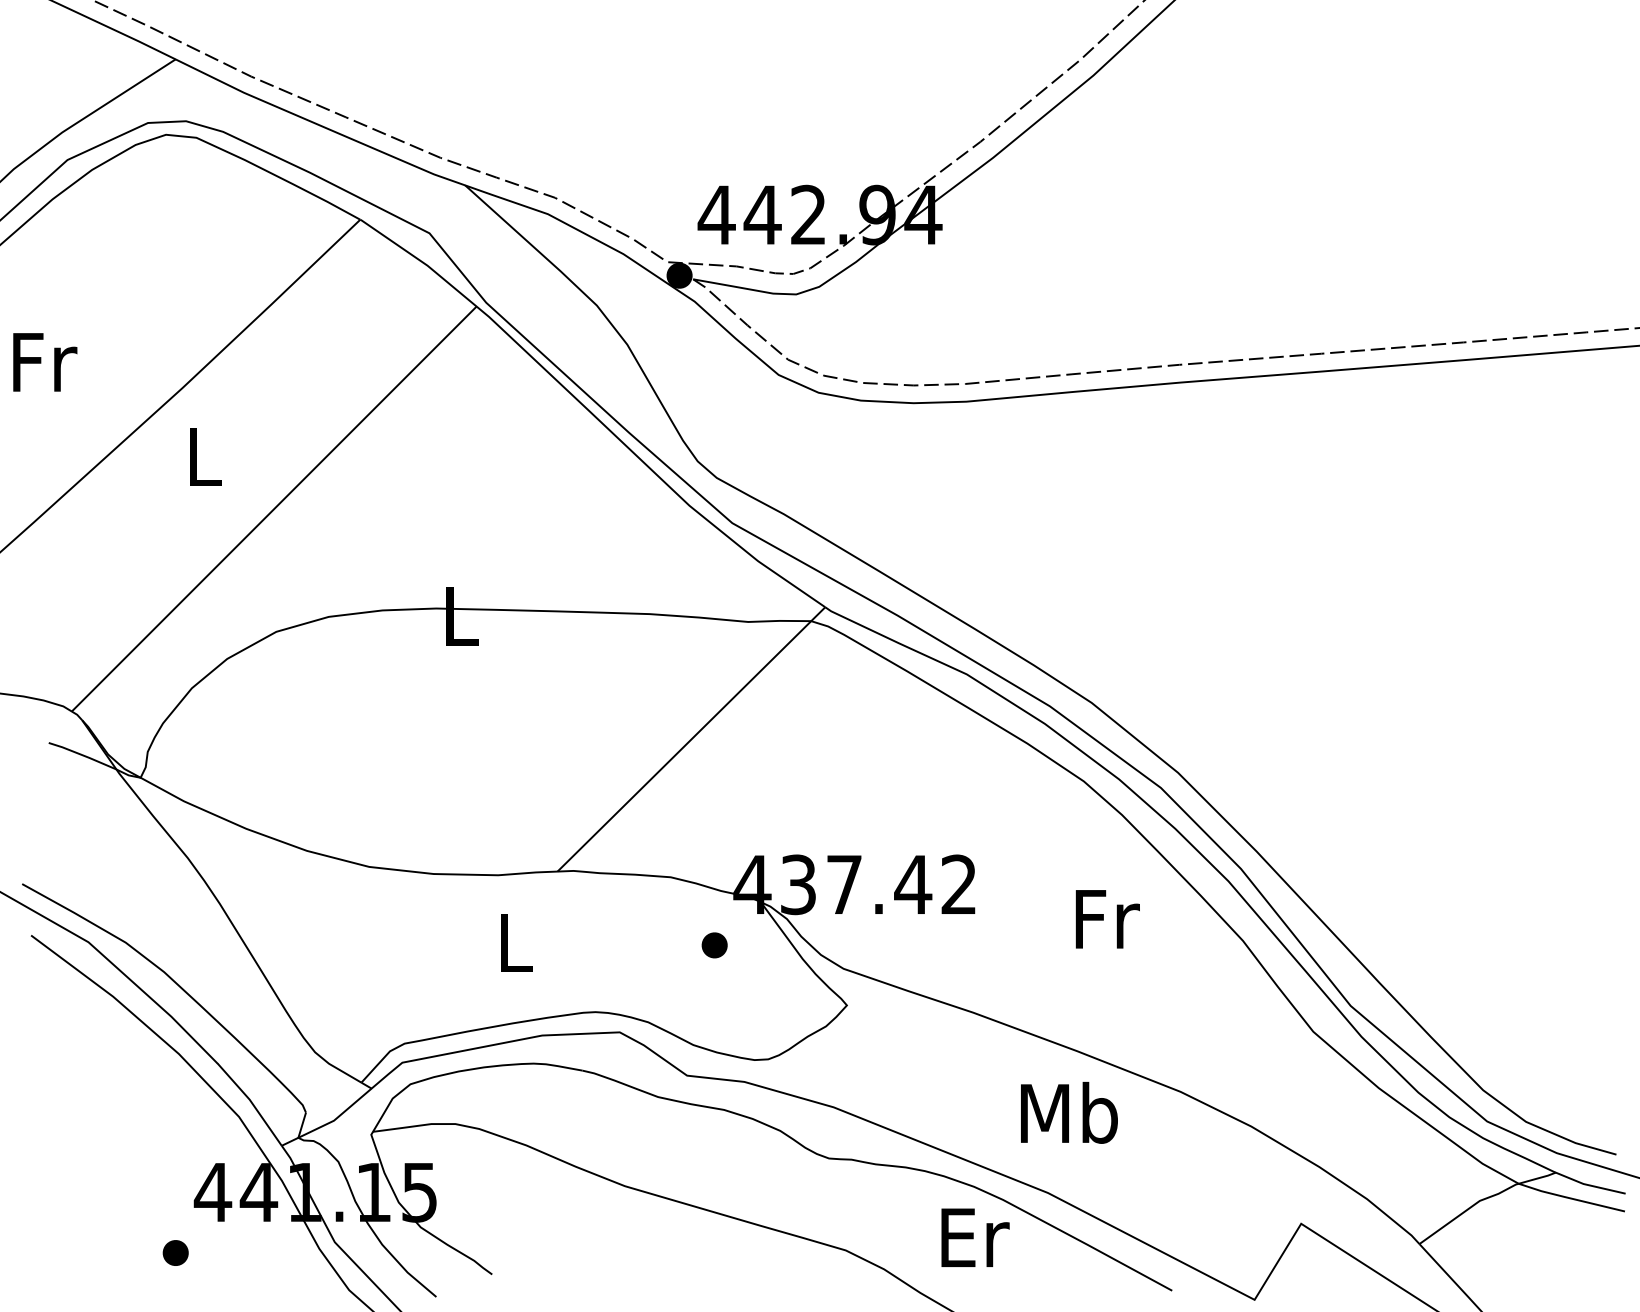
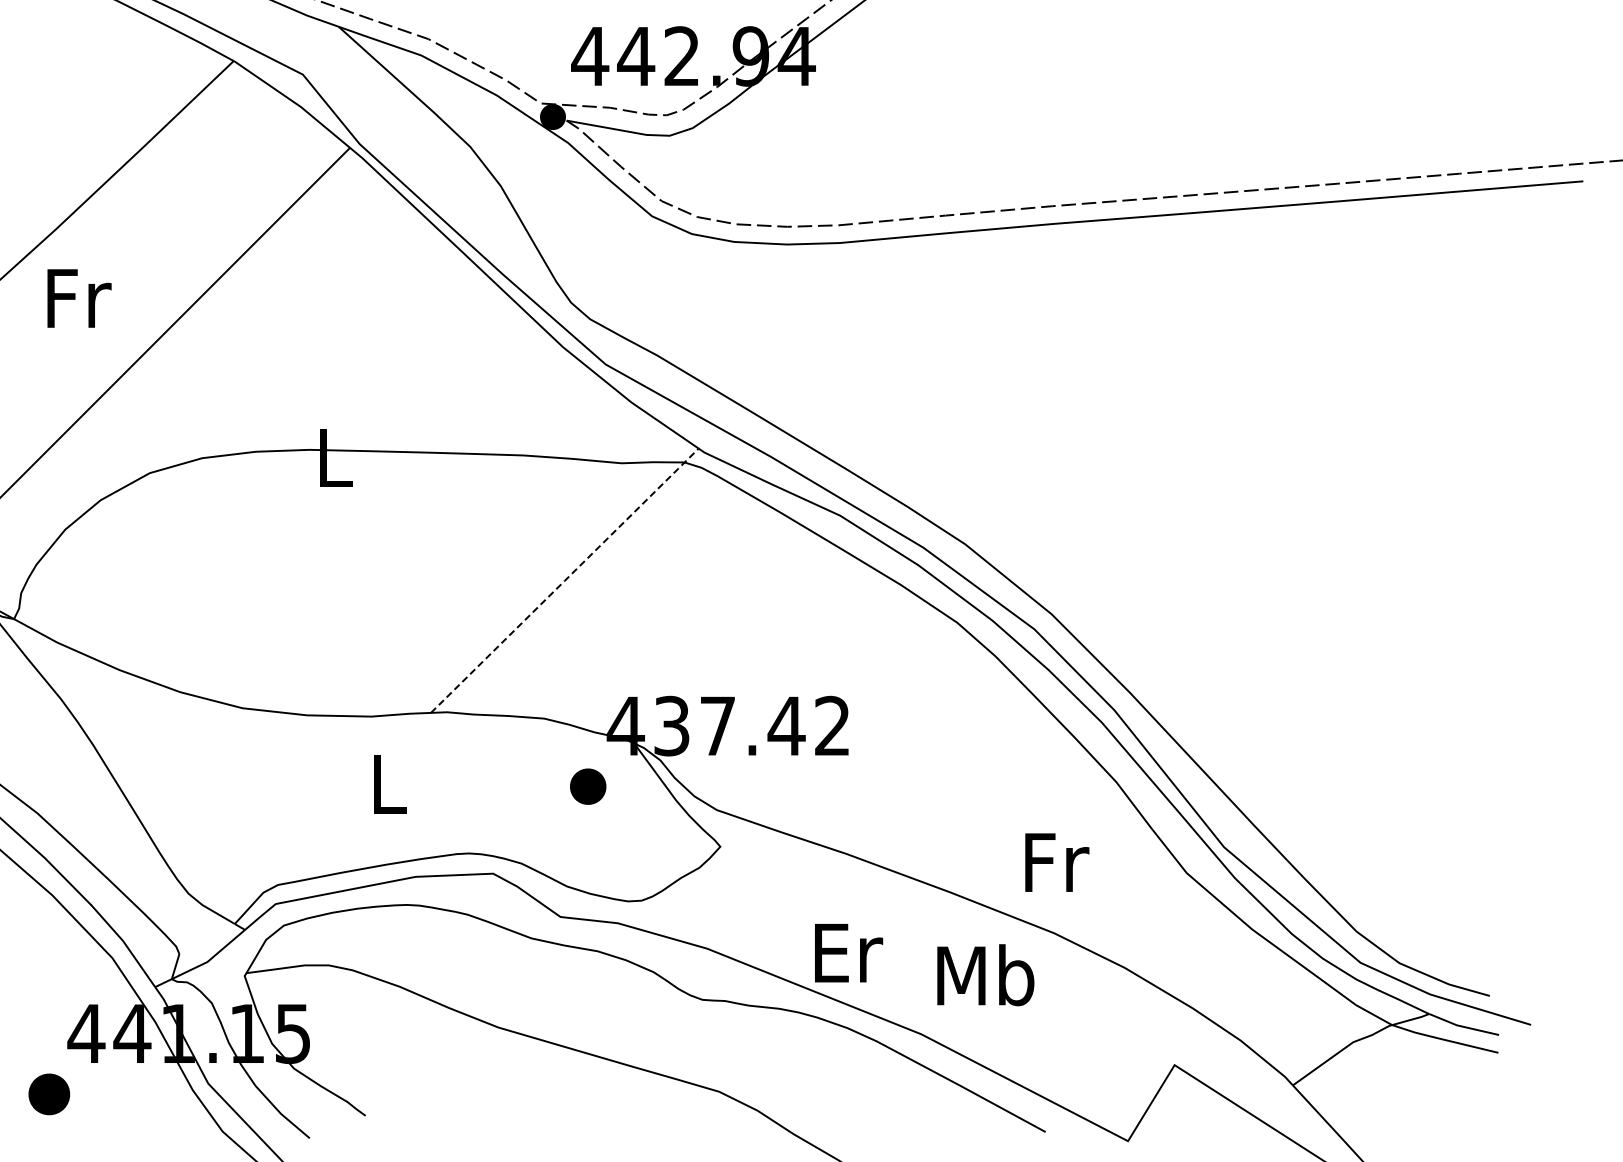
text: (206, 457) -> (79, 298), L -> Fr
line: (691, 739) -> (564, 580), solid -> dashed
text: (1107, 919) -> (1056, 862), moved
part: (714, 945) -> (587, 786), size x1.4
text: (1069, 1112) -> (985, 974), moved
text: (975, 1237) -> (848, 952), moved
part: (175, 1252) -> (48, 1093), size x1.6

